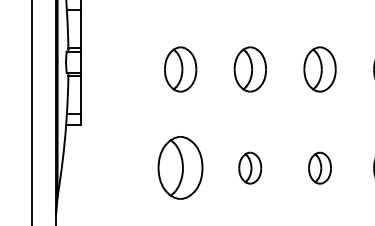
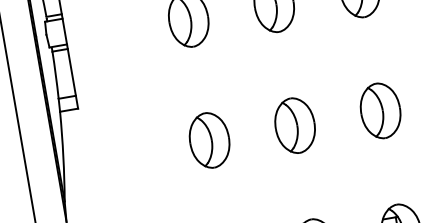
part: (180, 168) -> (209, 140), size x0.71
part: (249, 168) -> (294, 126), size x1.43
part: (319, 168) -> (380, 111), size x1.43

